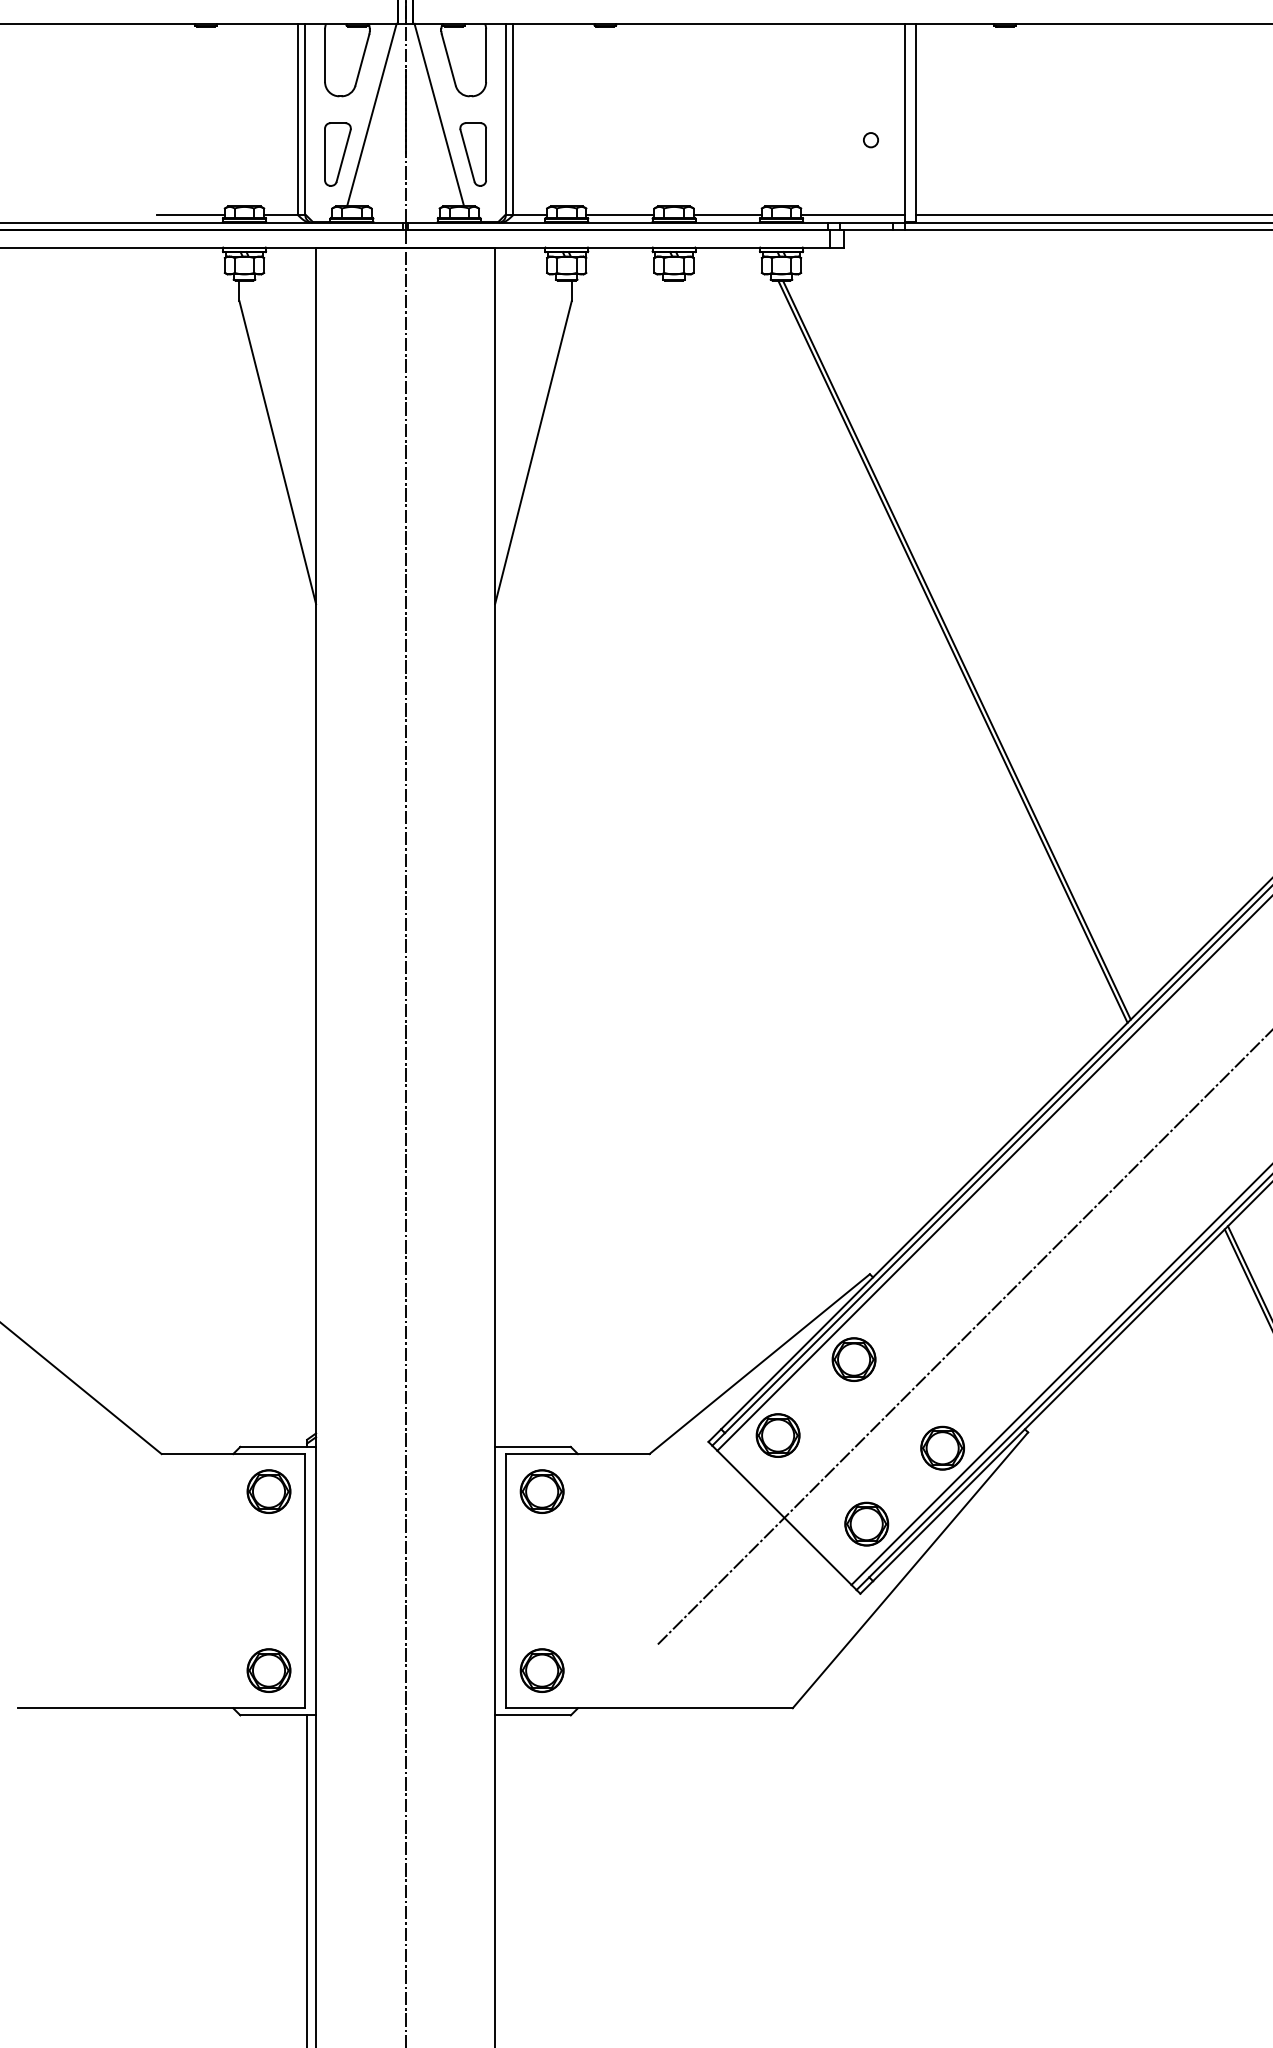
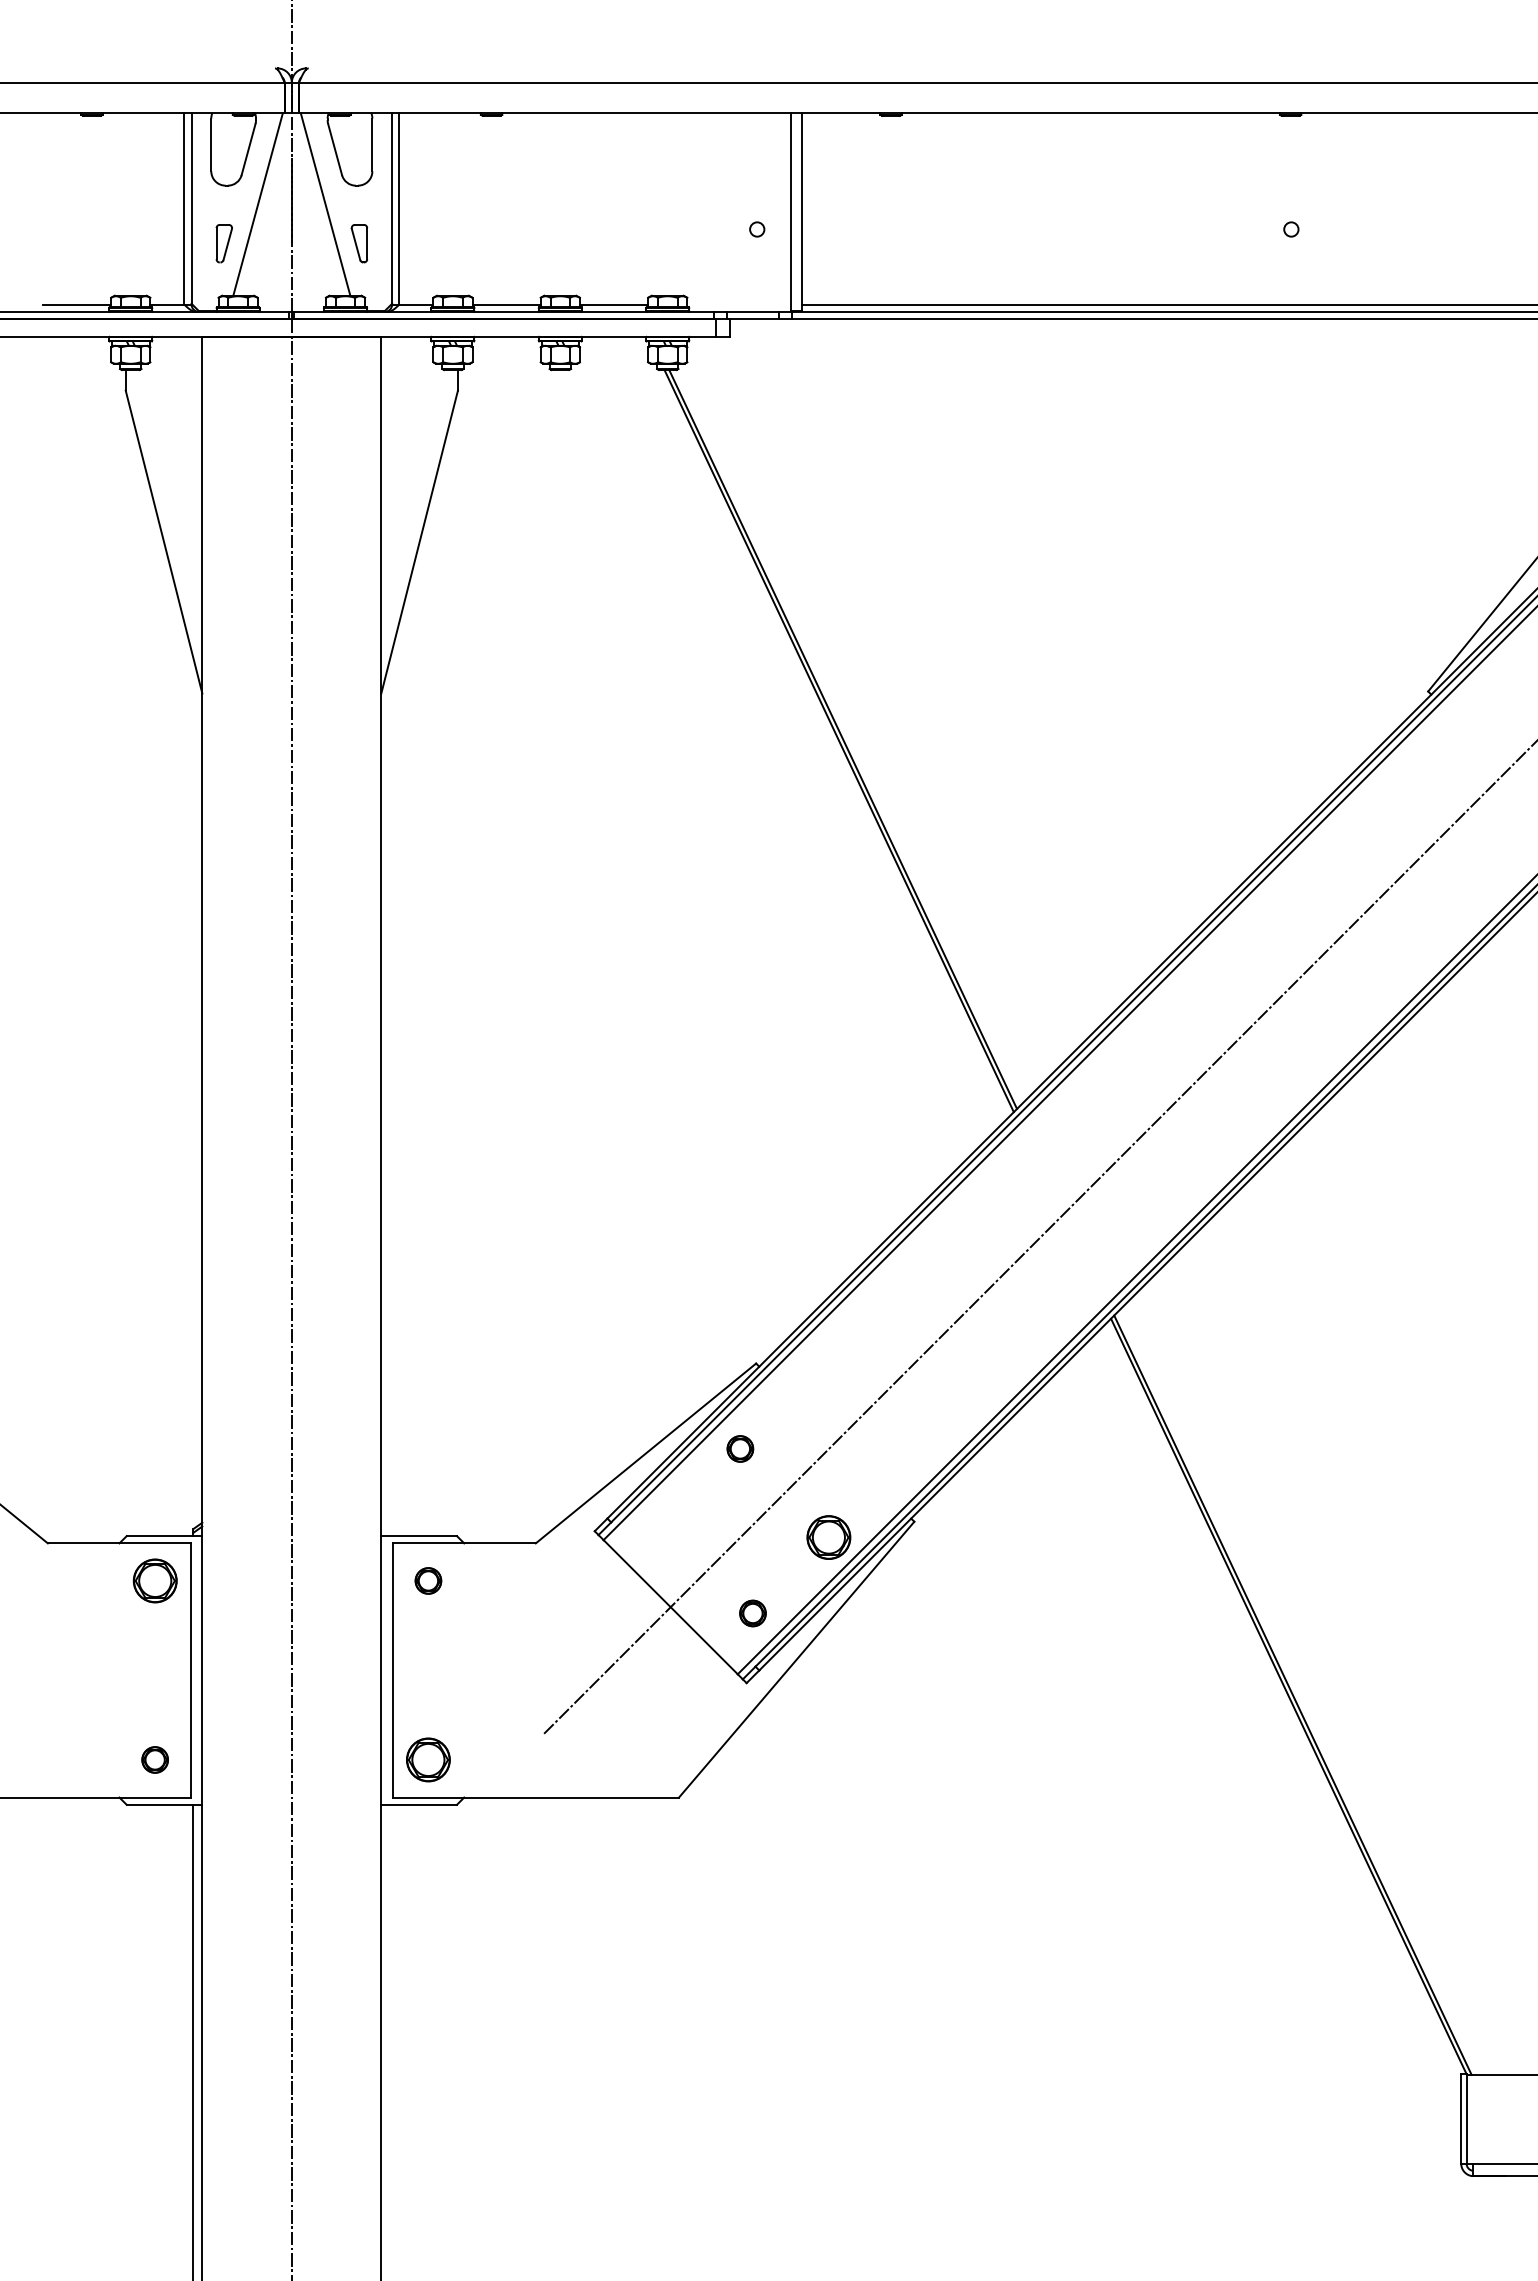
part: (338, 154) -> (224, 243), size x0.6
part: (473, 154) -> (359, 243), size x0.6
line: (853, 215) -> (739, 304), removed
part: (854, 1359) -> (740, 1448), size x0.6
part: (778, 1435) -> (664, 1524), removed
part: (542, 1491) -> (428, 1580), size x0.6
part: (866, 1524) -> (752, 1613), size x0.6
part: (268, 1670) -> (154, 1759), size x0.6

